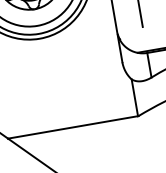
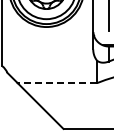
line: (73, 128) -> (57, 83), solid -> dashed

